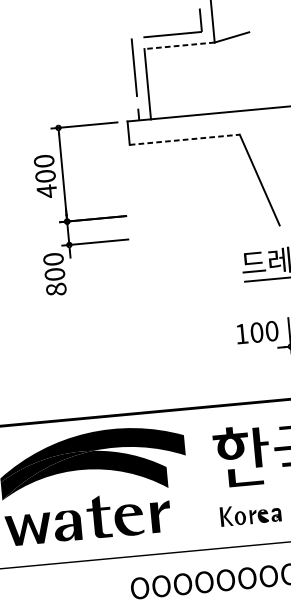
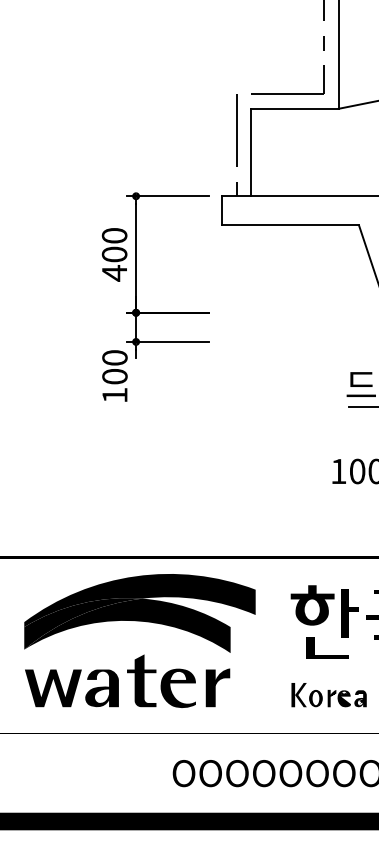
line: (179, 45) -> (294, 108), dashed -> solid
line: (185, 139) -> (291, 225), dashed -> solid
text: (55, 289) -> (114, 395), 800 -> 100

